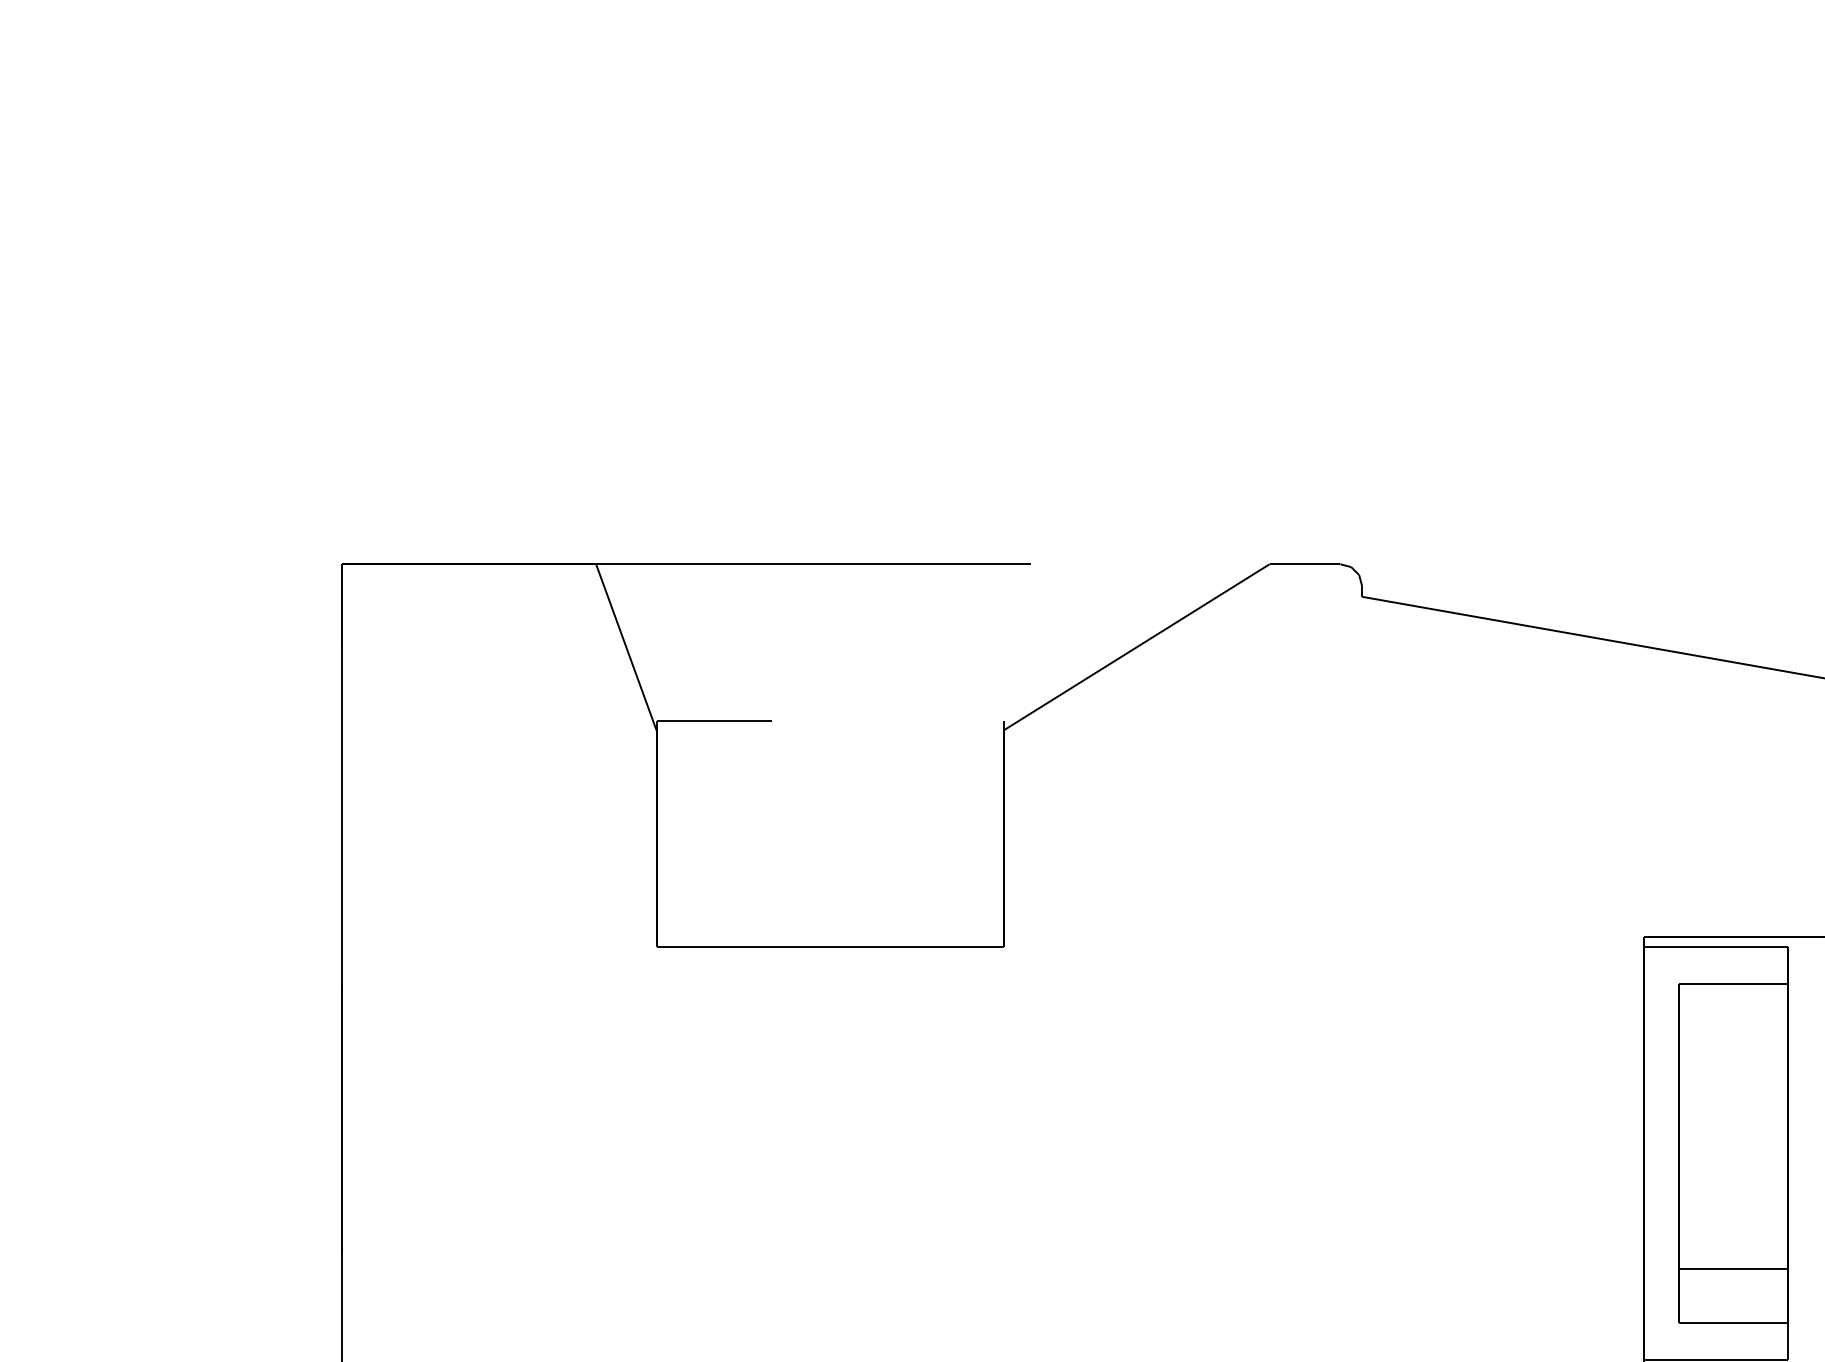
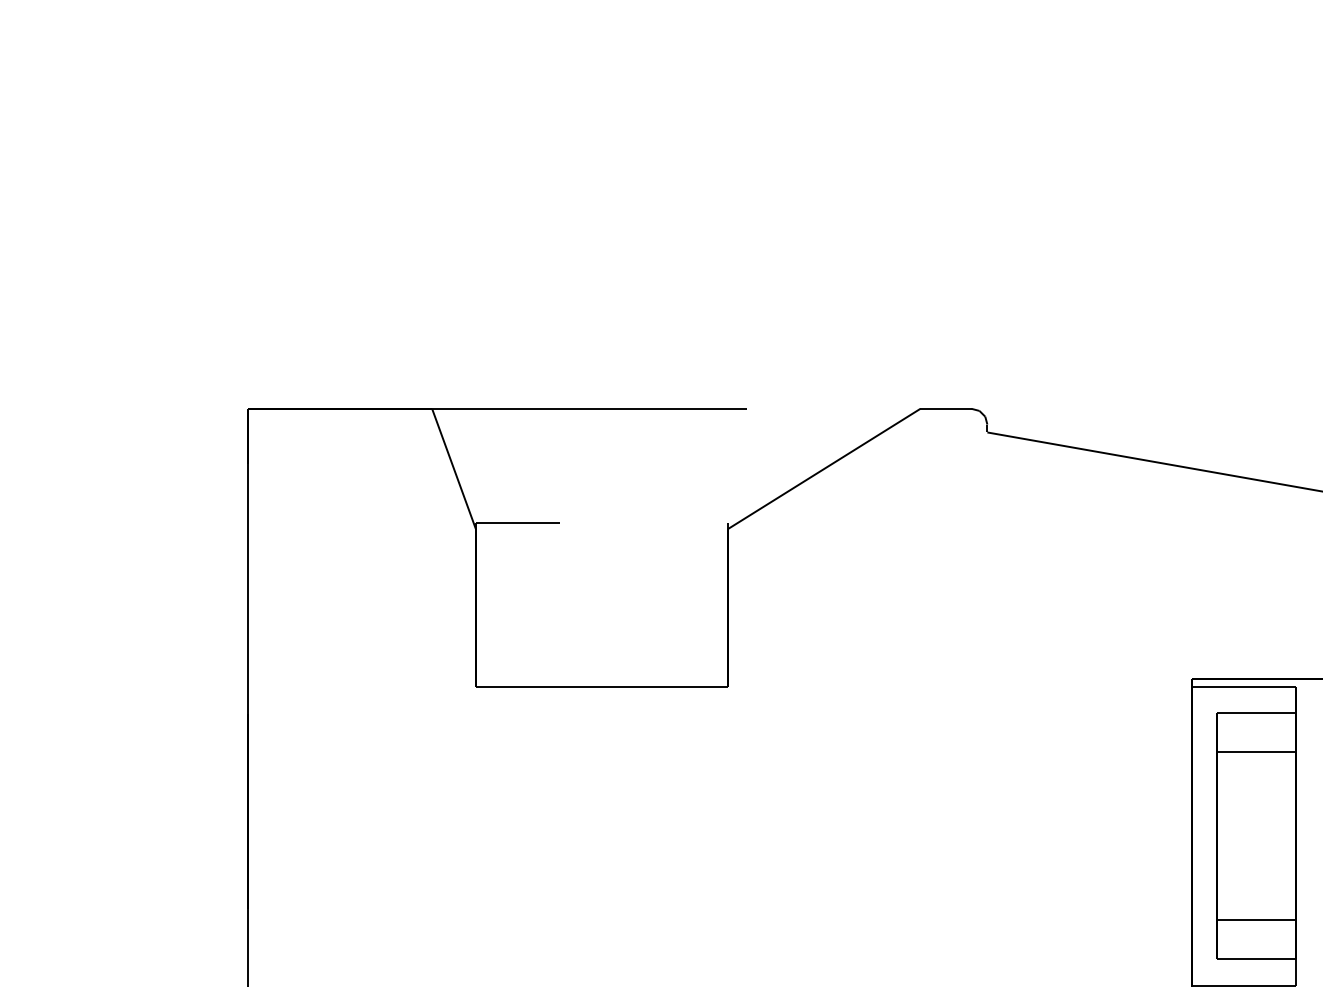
line: (1733, 1037) -> (1256, 751), added

